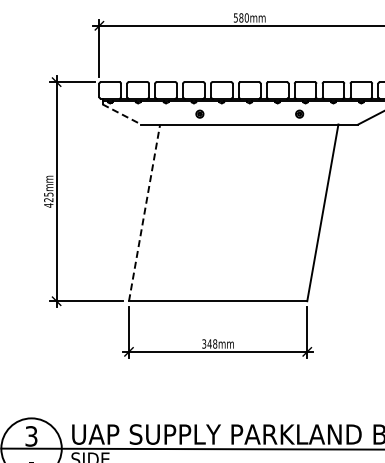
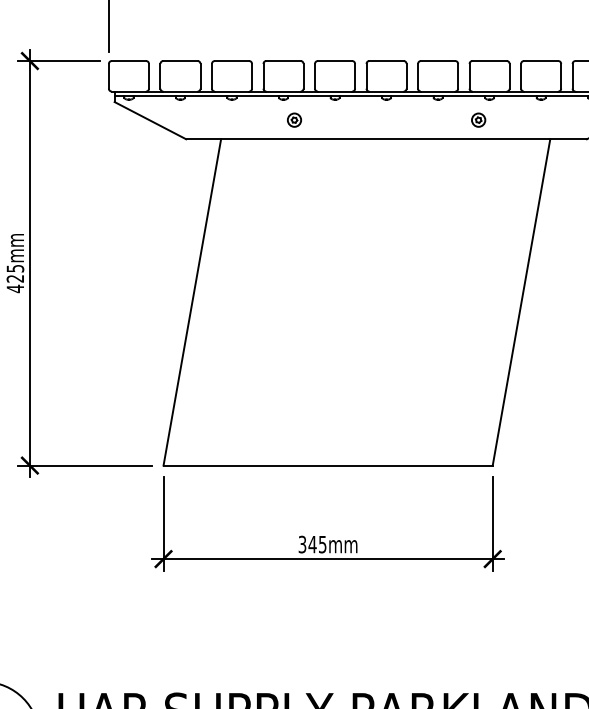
line: (121, 114) -> (149, 120), dashed -> solid
line: (144, 212) -> (192, 301), dashed -> solid
text: (215, 343) -> (323, 543), 348mm -> 345mm

